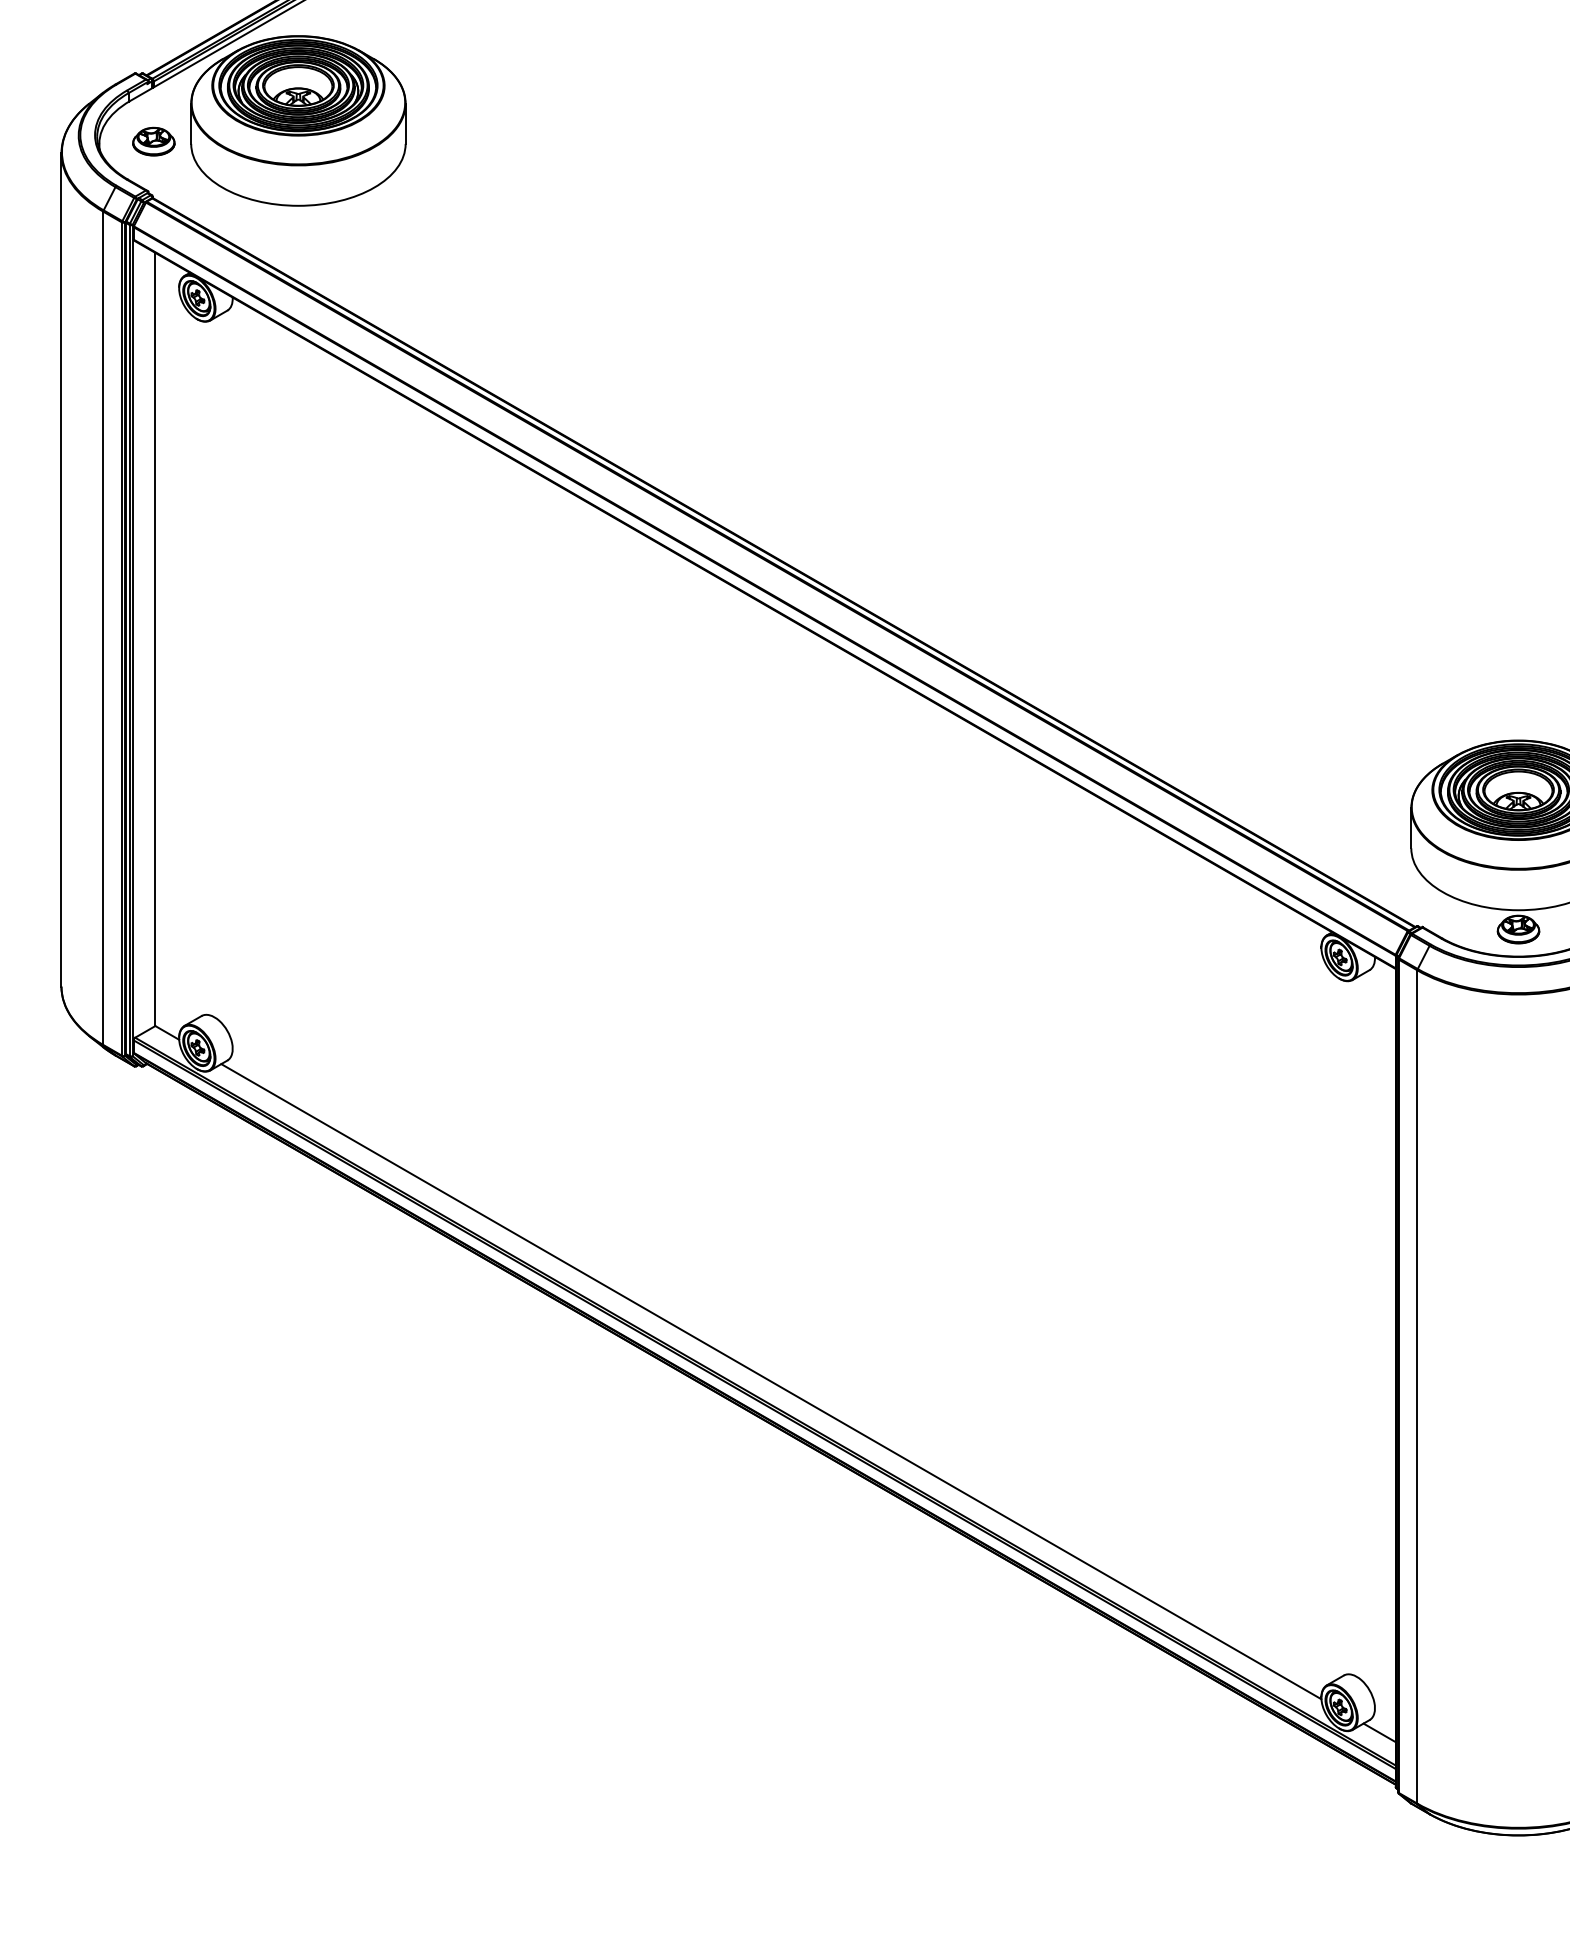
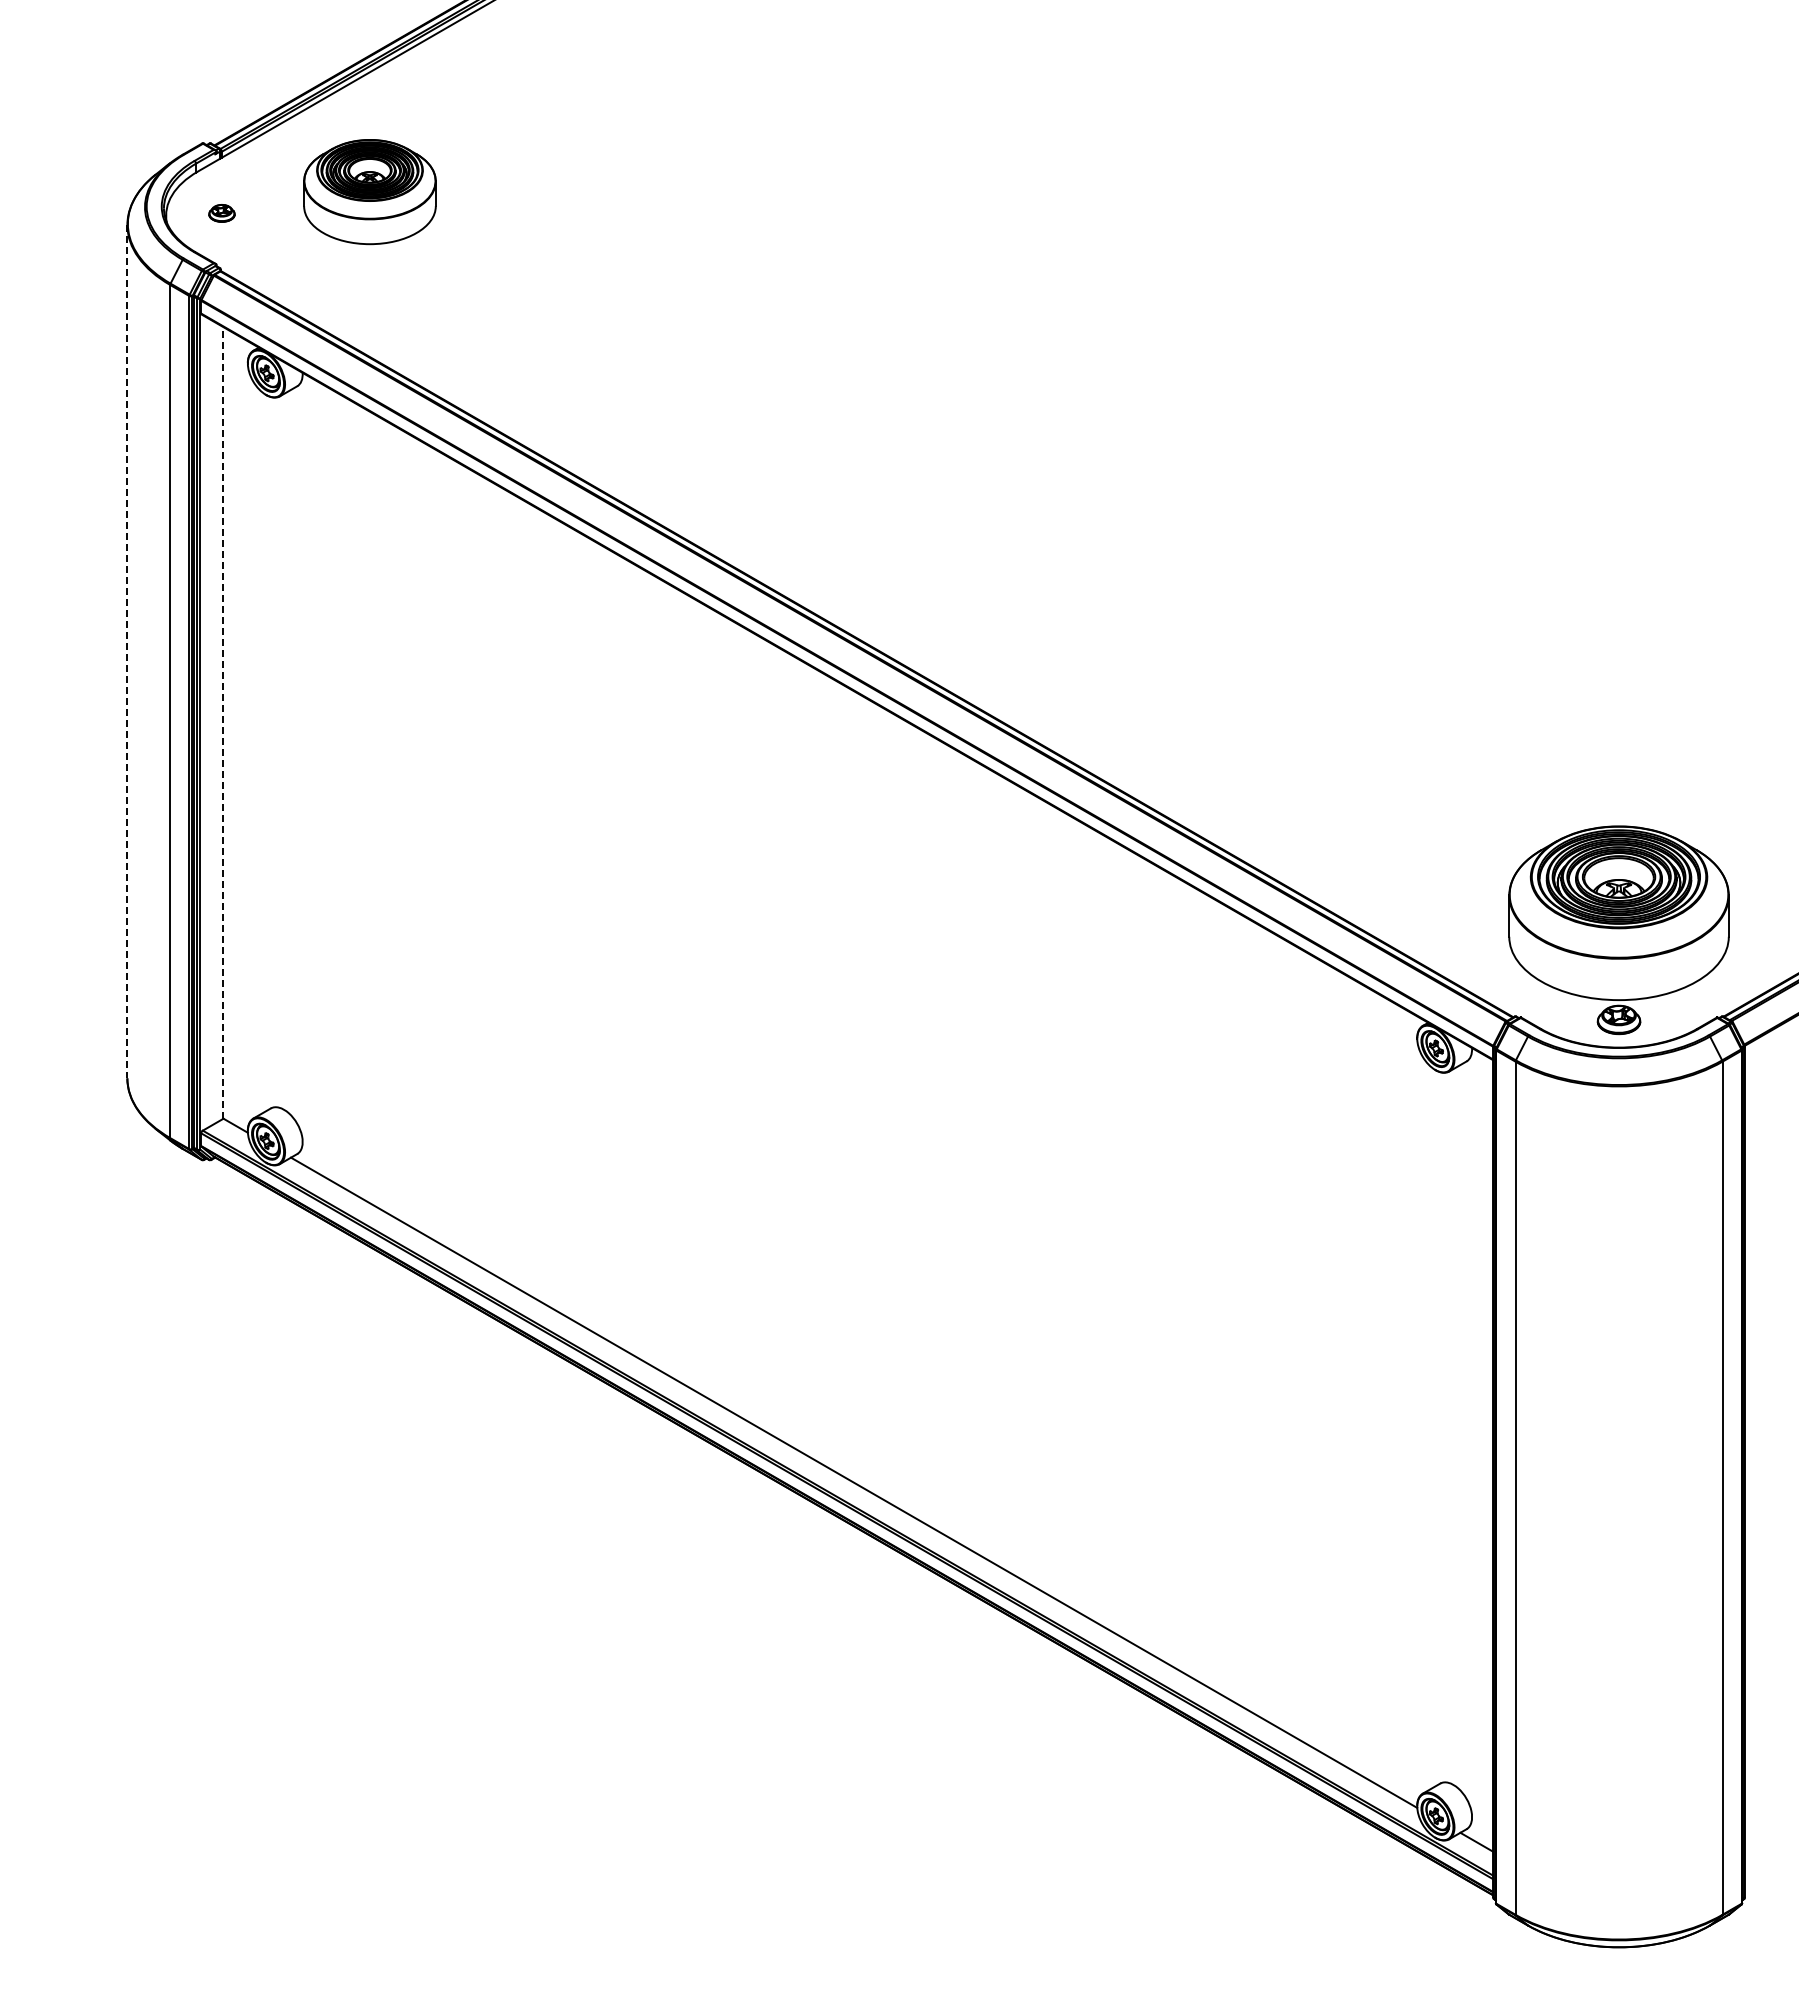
part: (297, 120) -> (369, 191), size x0.6
part: (153, 141) -> (221, 213), size x0.6
line: (61, 569) -> (127, 651), solid -> dashed
line: (155, 639) -> (223, 722), solid -> dashed

